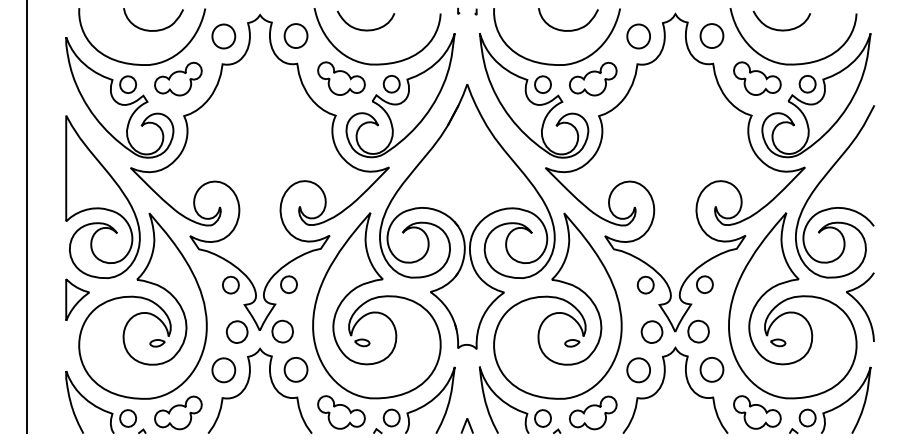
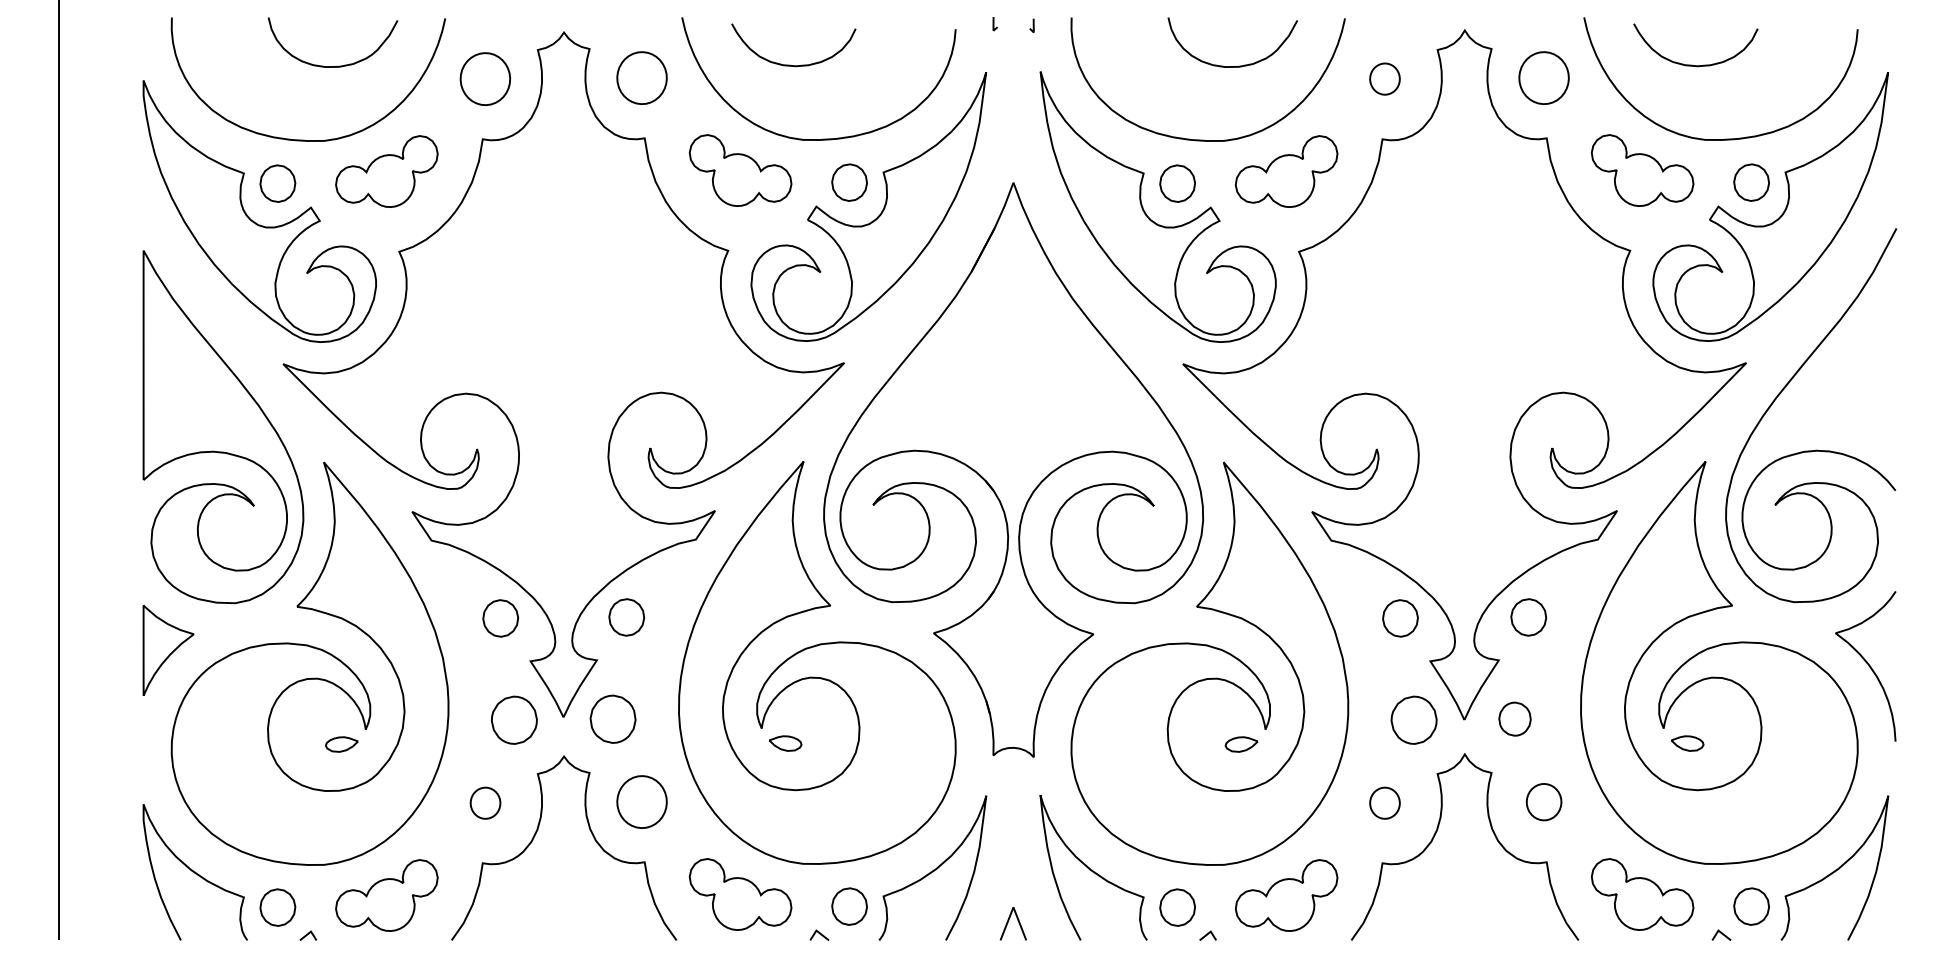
part: (638, 36) -> (1384, 79), size x0.6
part: (698, 331) -> (1514, 718), size x0.7
part: (711, 369) -> (1543, 801), size x0.7
part: (223, 370) -> (484, 803), size x0.6
part: (638, 370) -> (1384, 803), size x0.6

